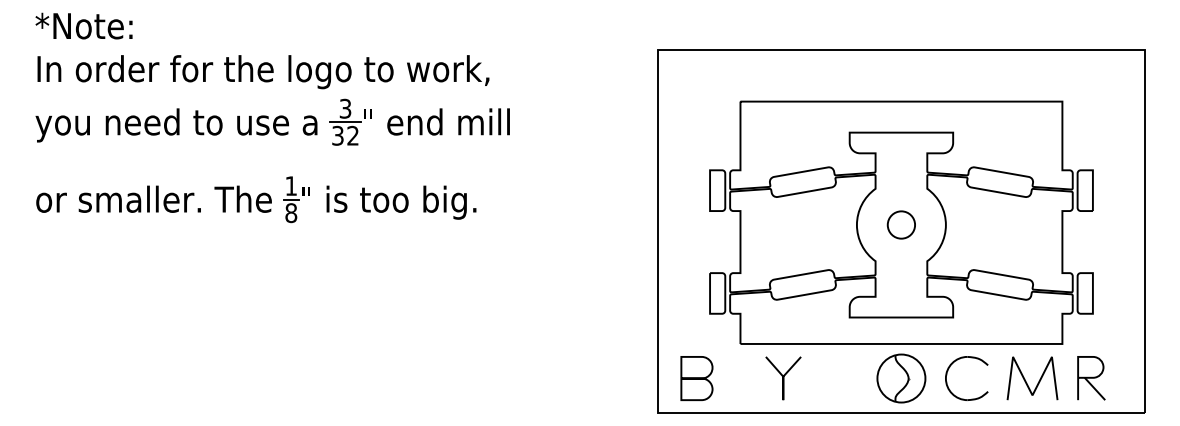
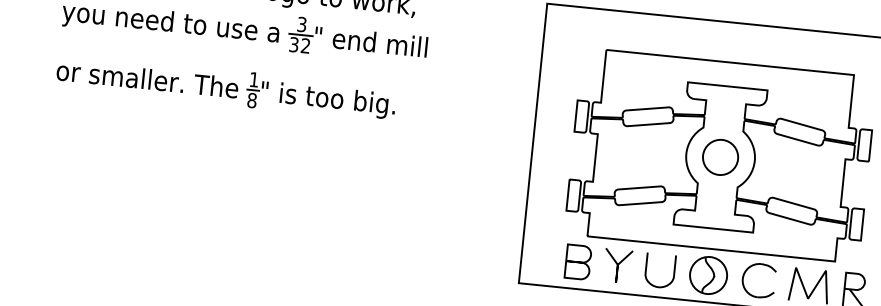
circle: (901, 224) -> (720, 157), size x1.67
part: (696, 378) -> (577, 262), moved
curve: (820, 379) -> (646, 269), added

